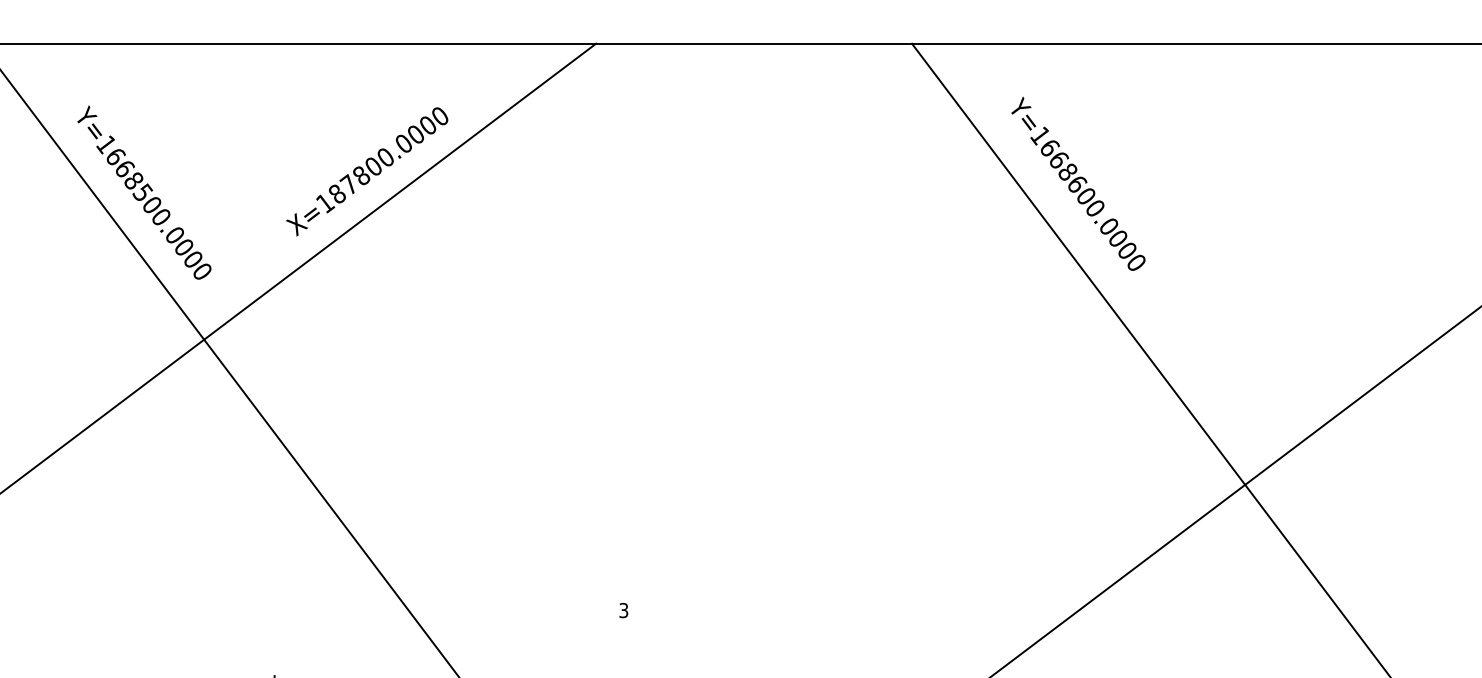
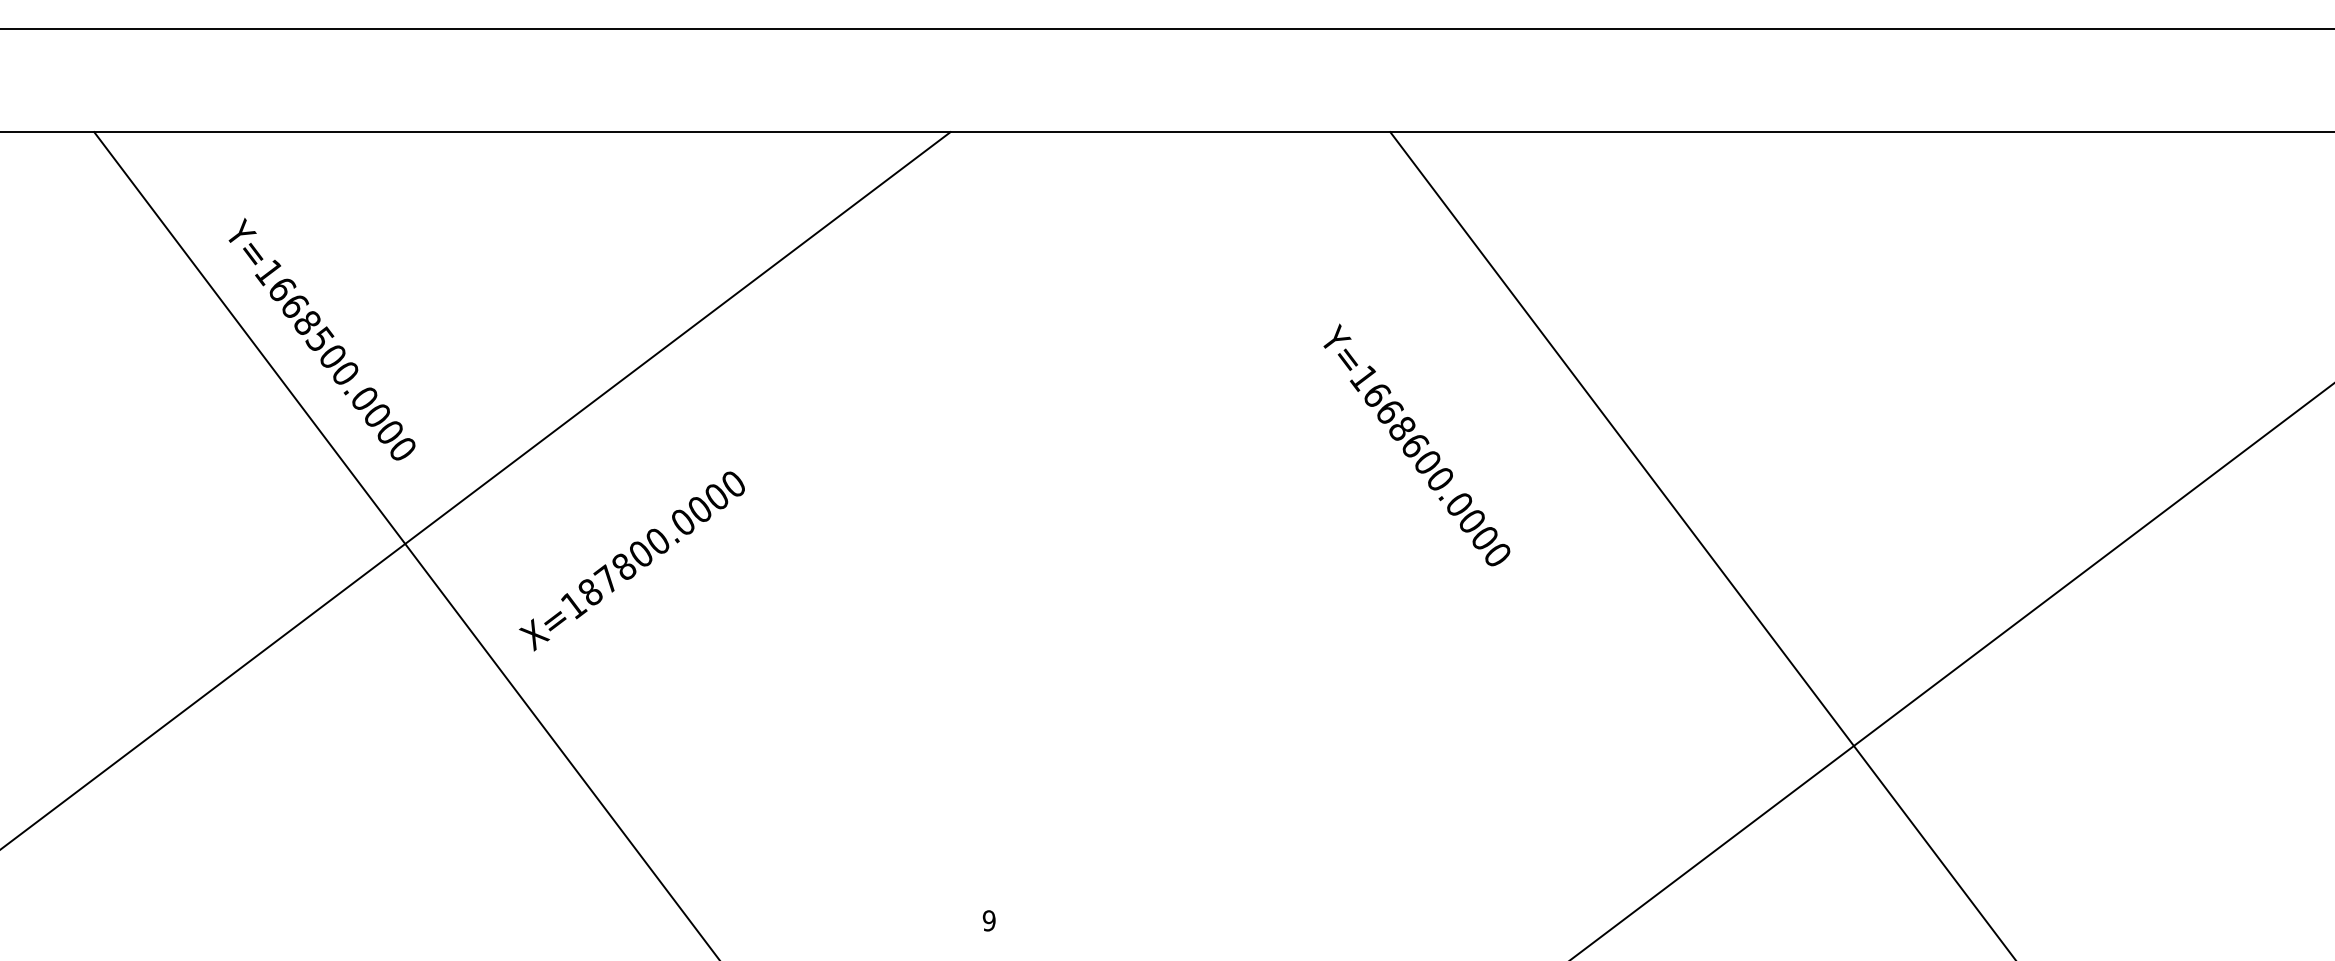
text: (366, 171) -> (631, 561), moved
text: (1078, 183) -> (1416, 444), moved
text: (623, 610) -> (988, 920), 3 -> 9

